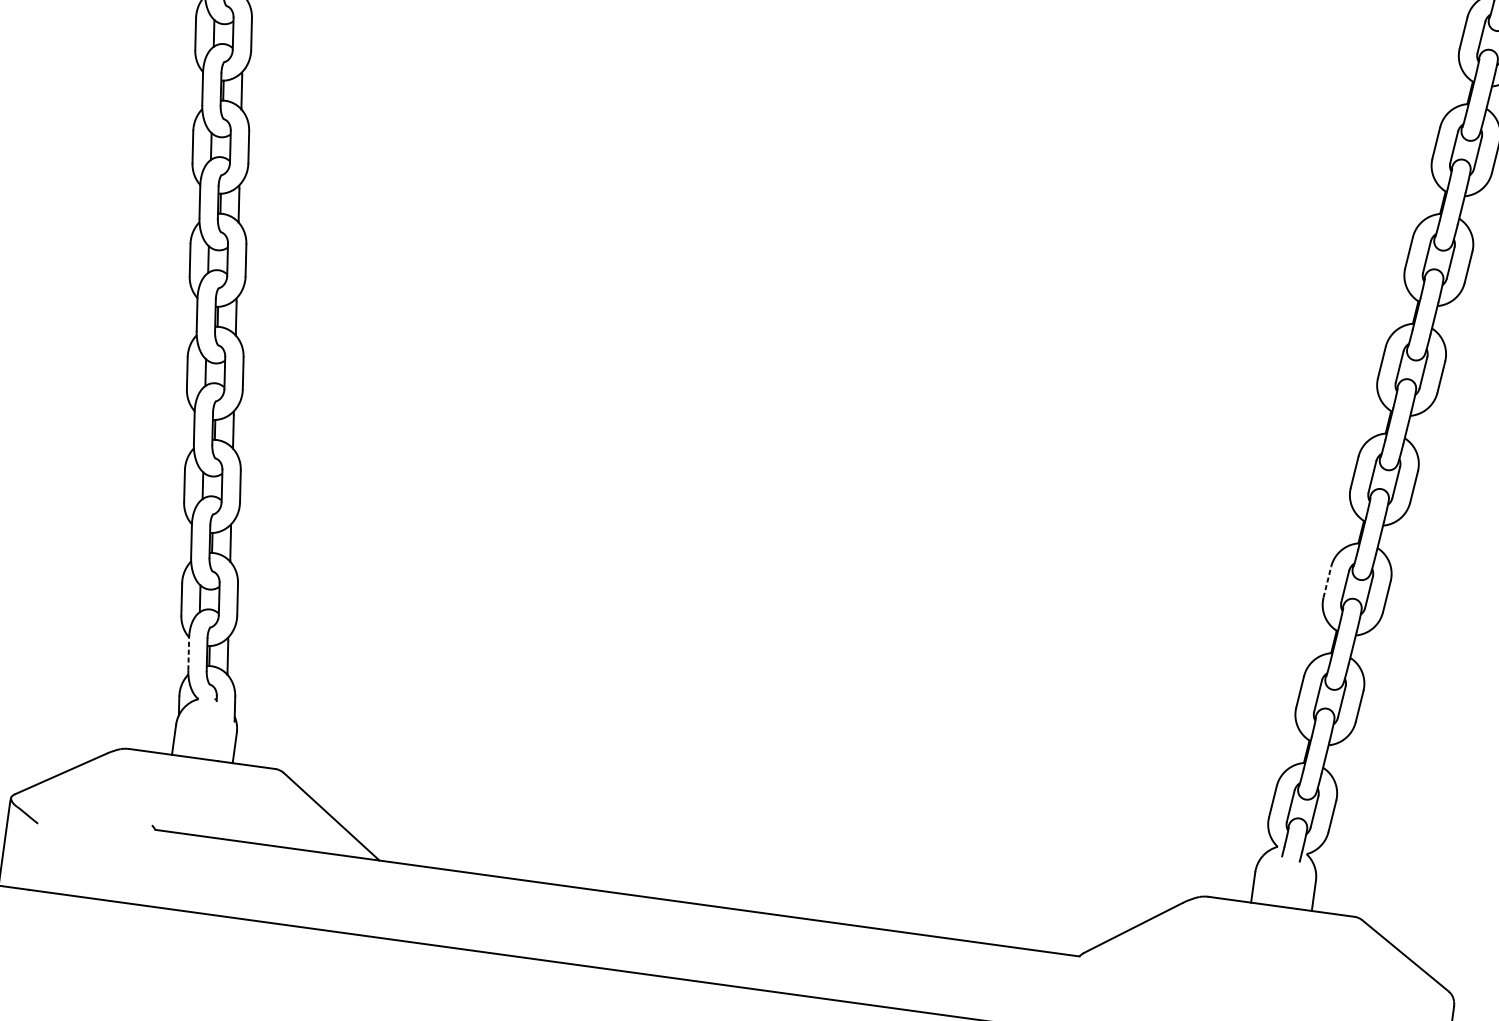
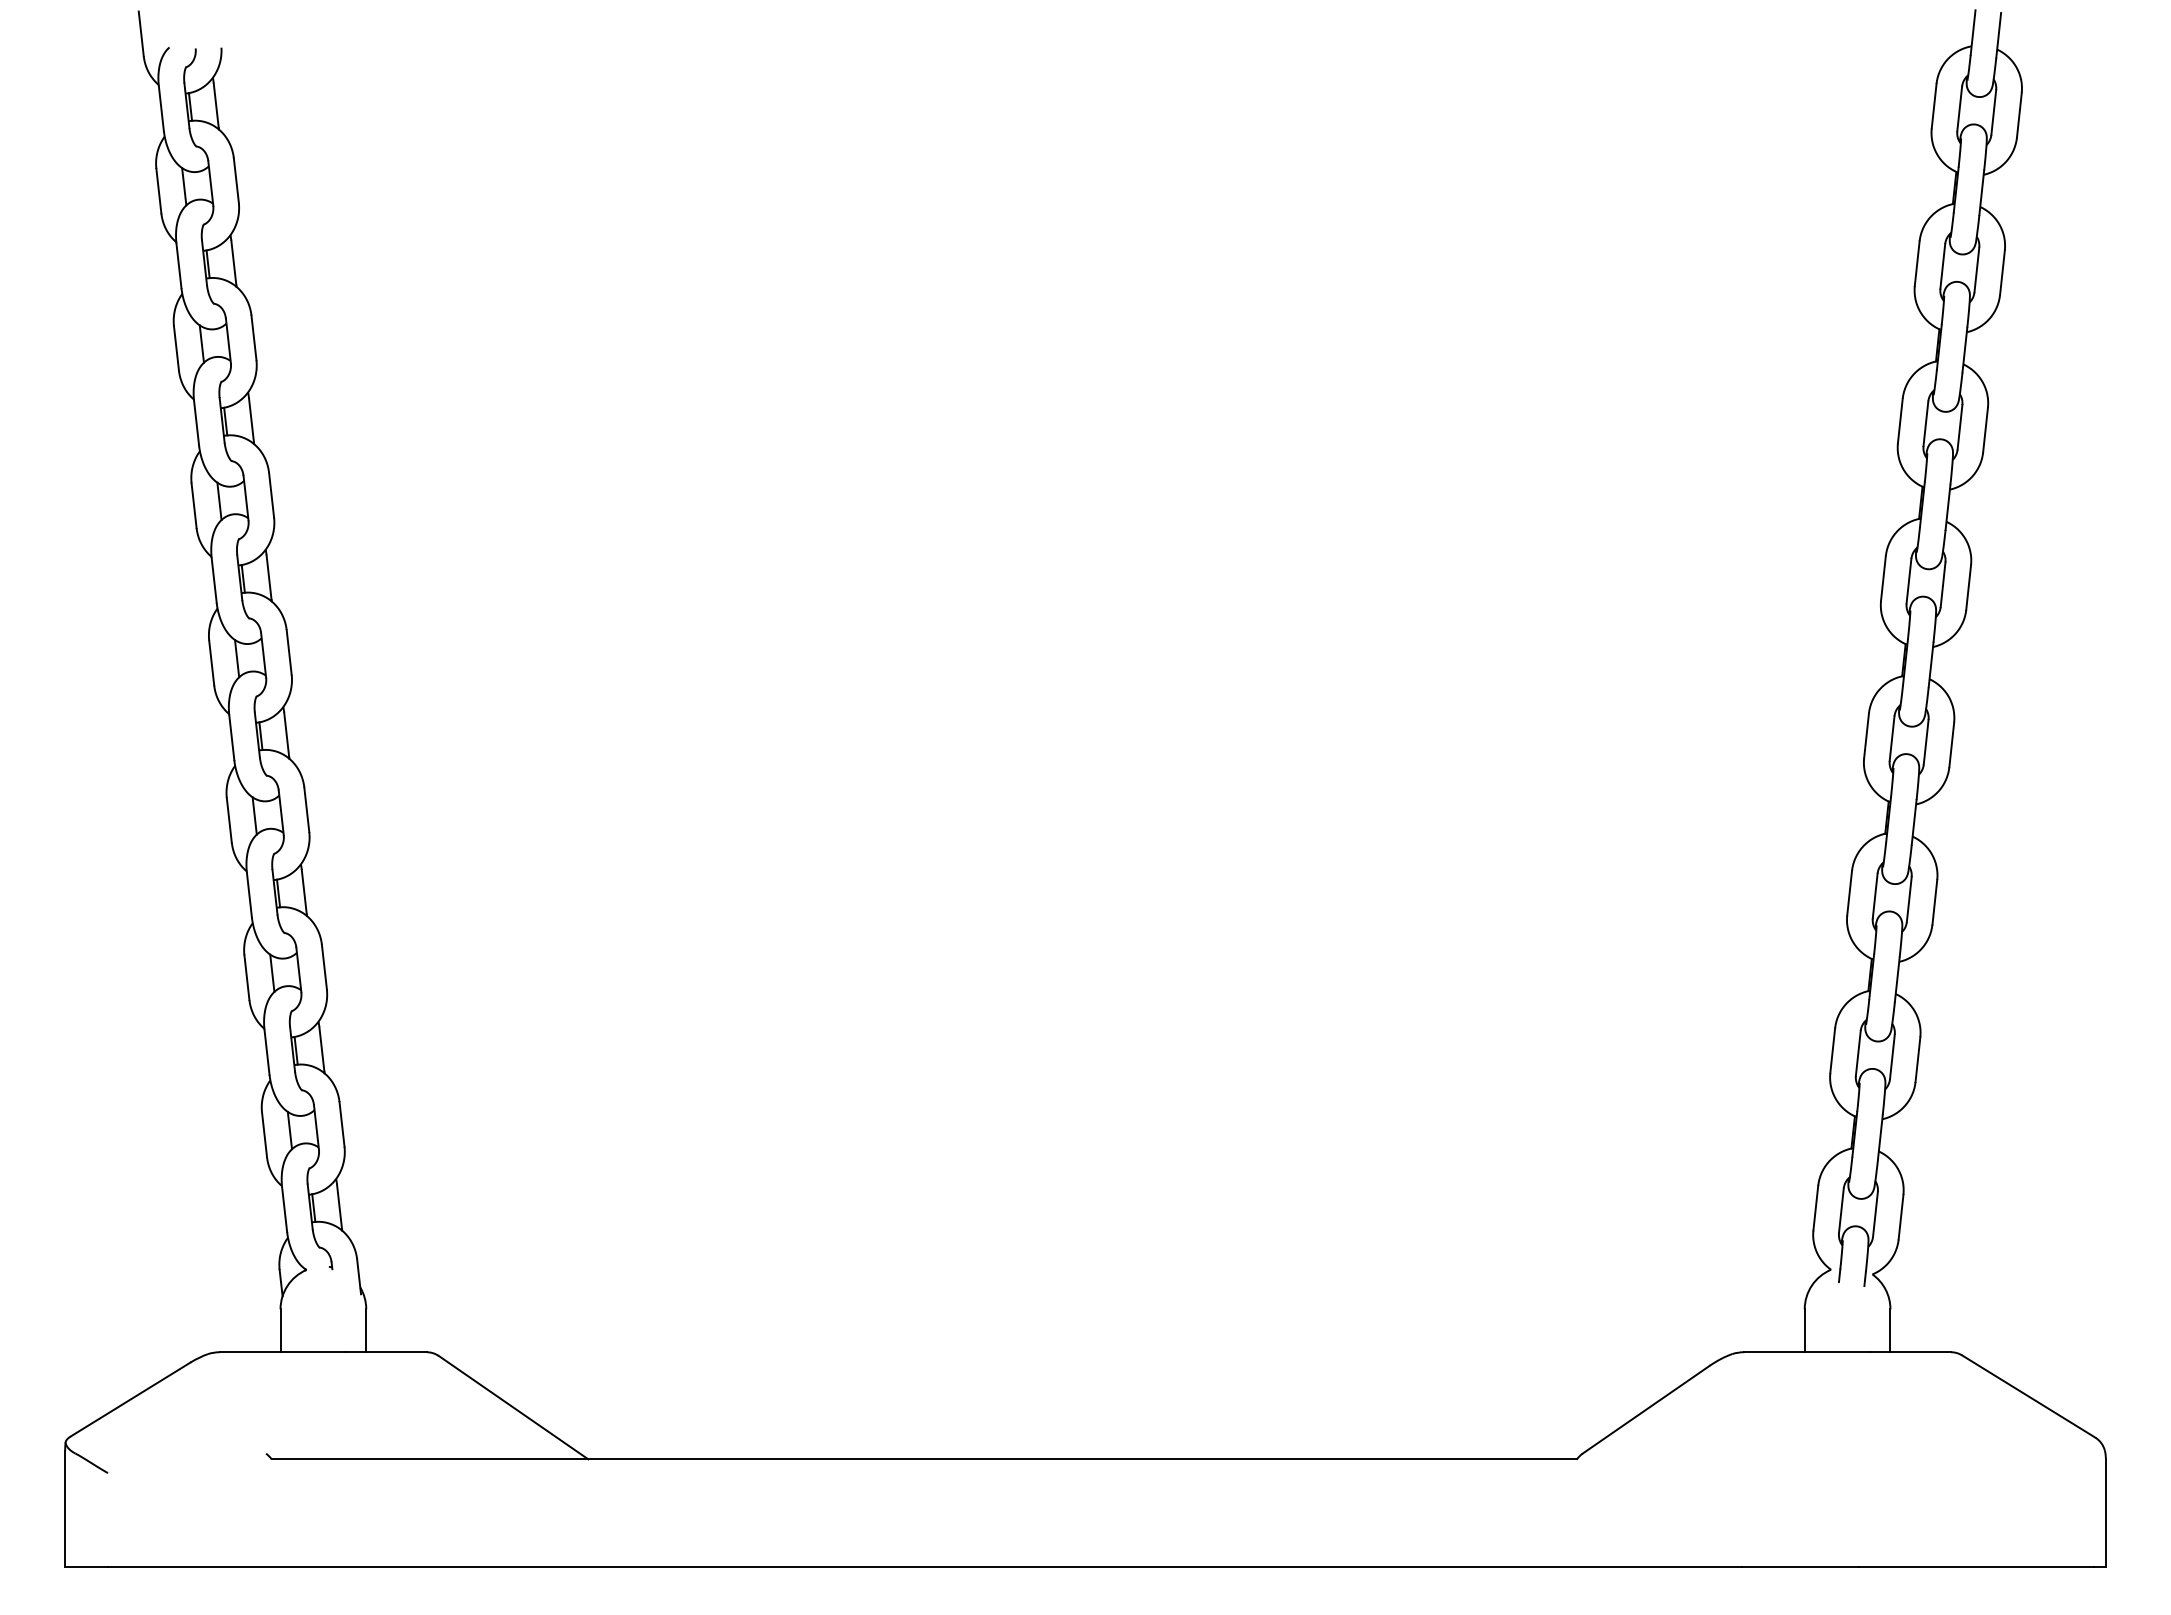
line: (1327, 581) -> (1849, 892), dashed -> solid
line: (188, 654) -> (284, 1209), dashed -> solid

